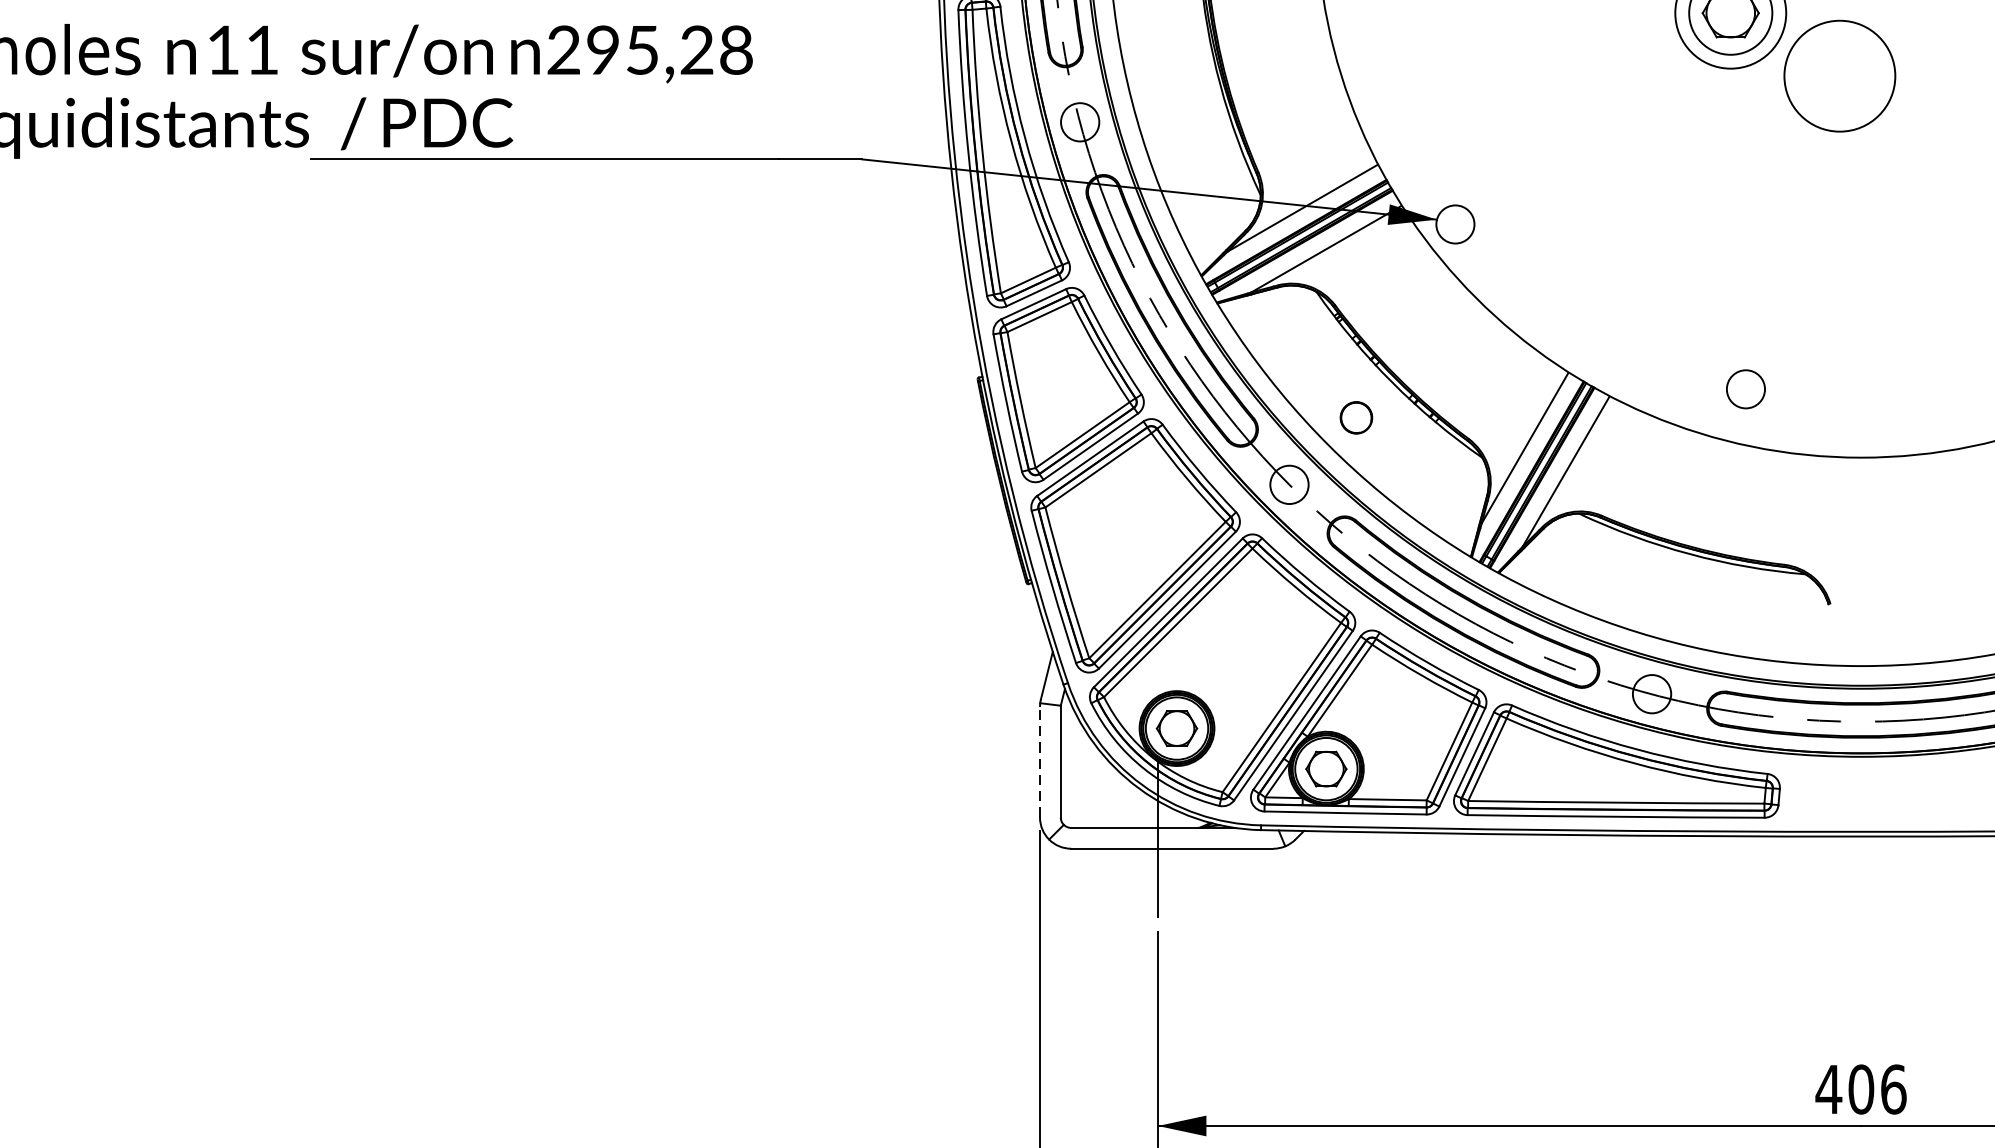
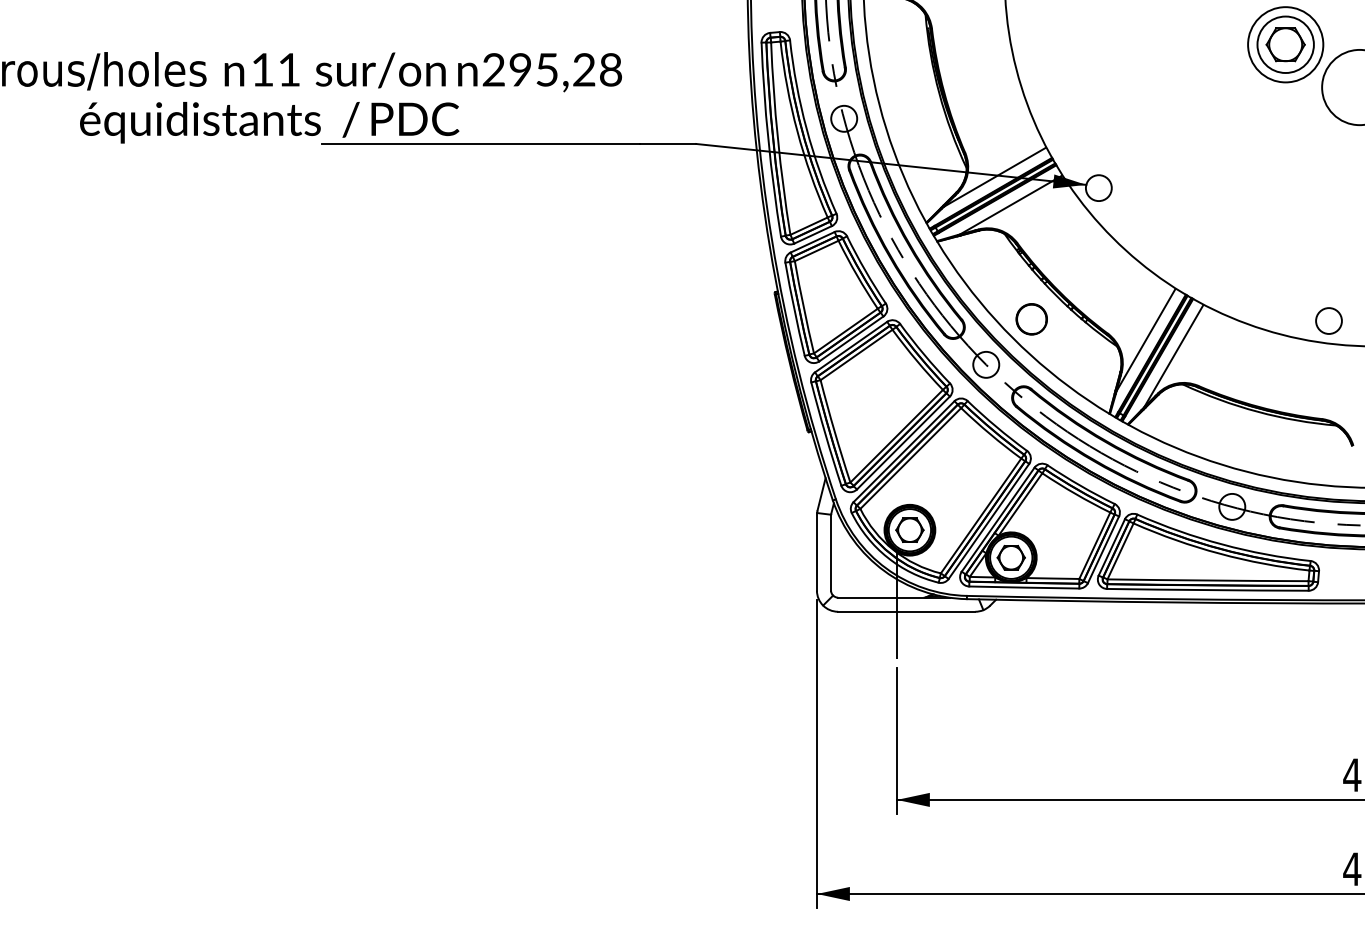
circle: (1745, 388) -> (1328, 320), moved
circle: (1356, 418) -> (1031, 319), size x1.43
line: (1039, 762) -> (816, 553), dashed -> solid

